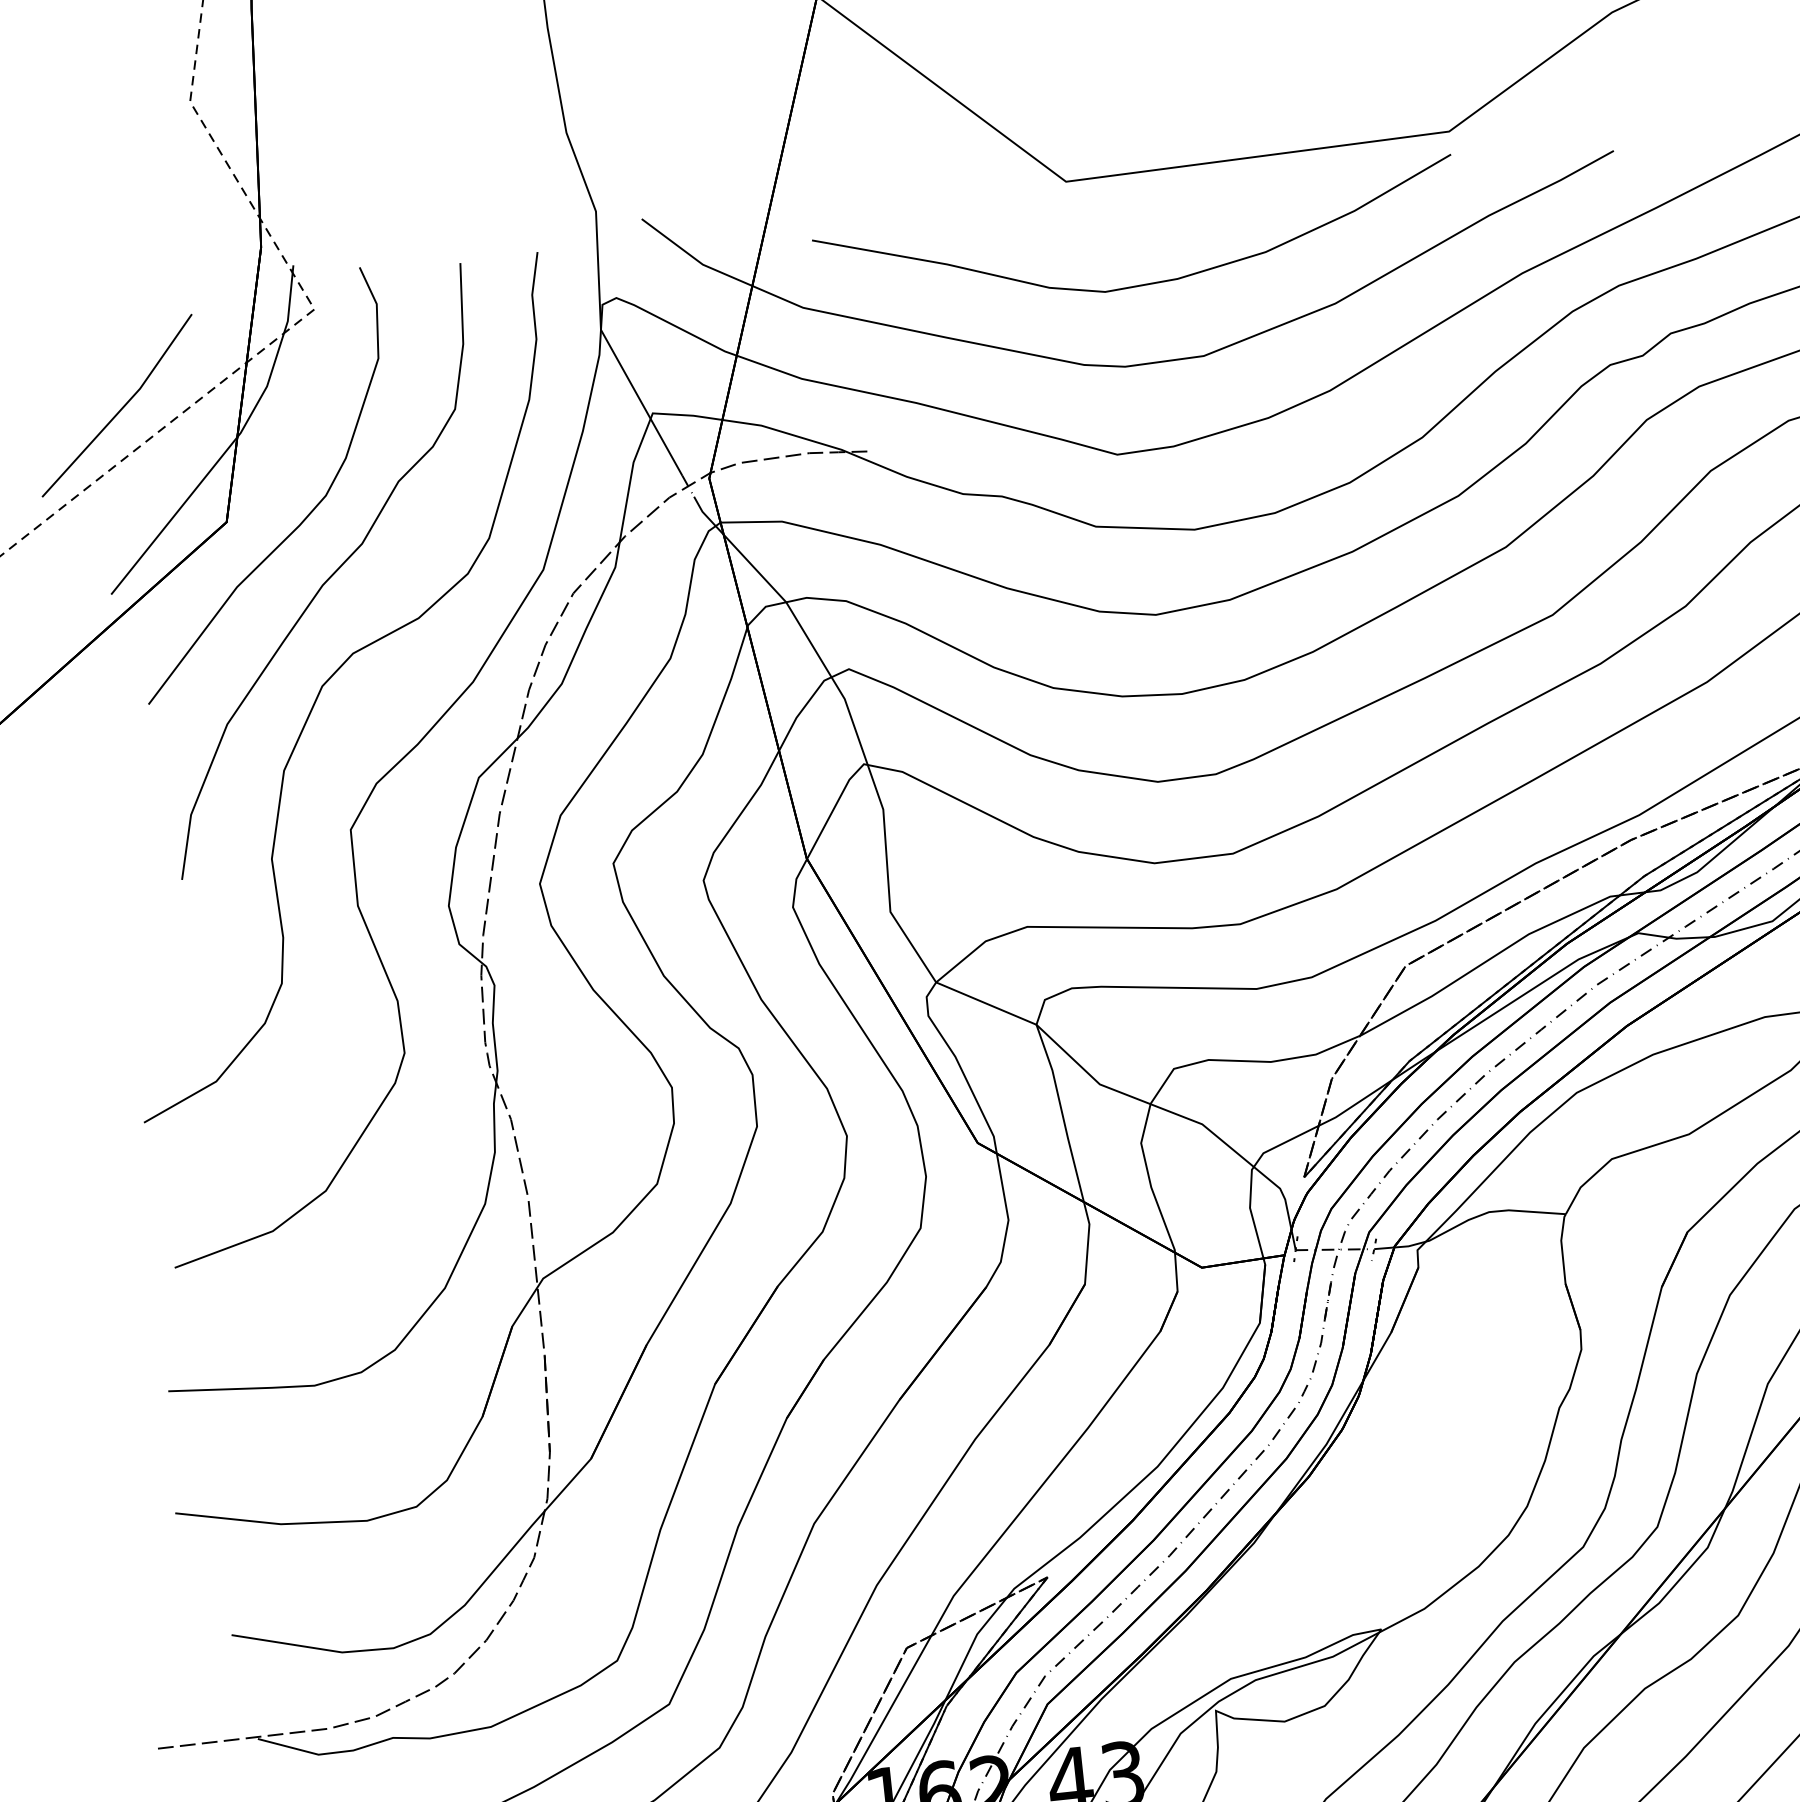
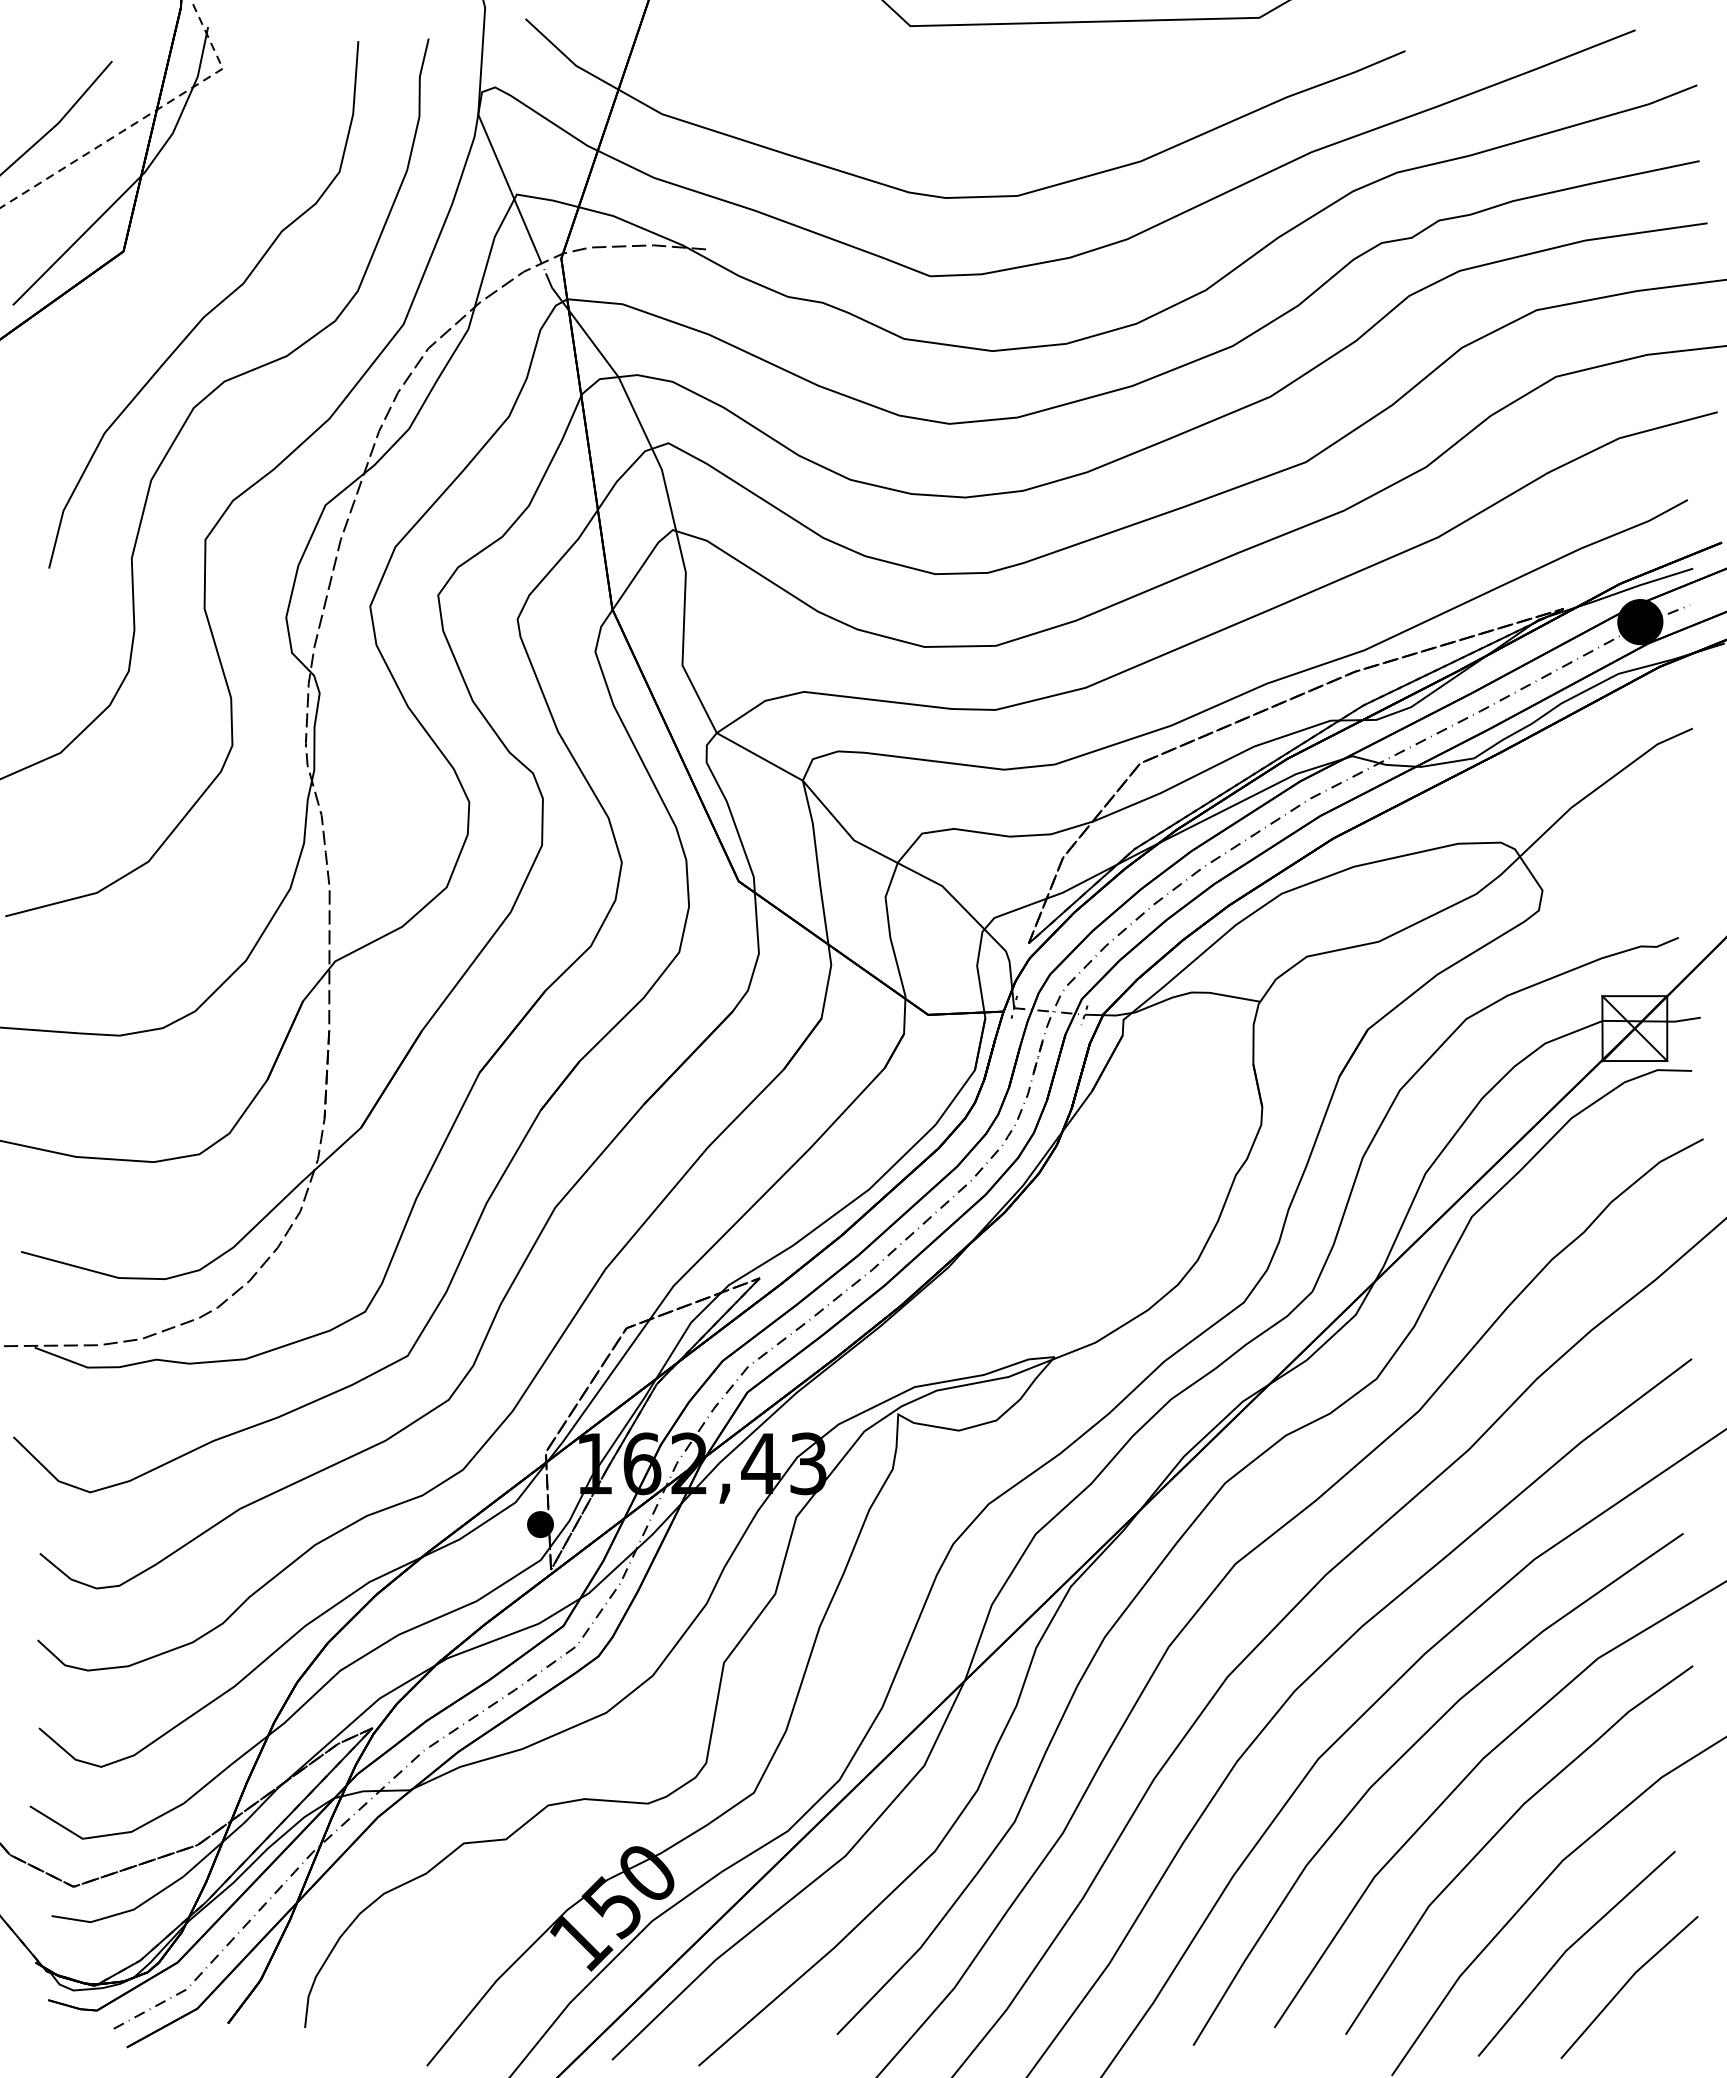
curve: (1140, 284) -> (967, 125), removed
curve: (297, 525) -> (186, 261), removed

